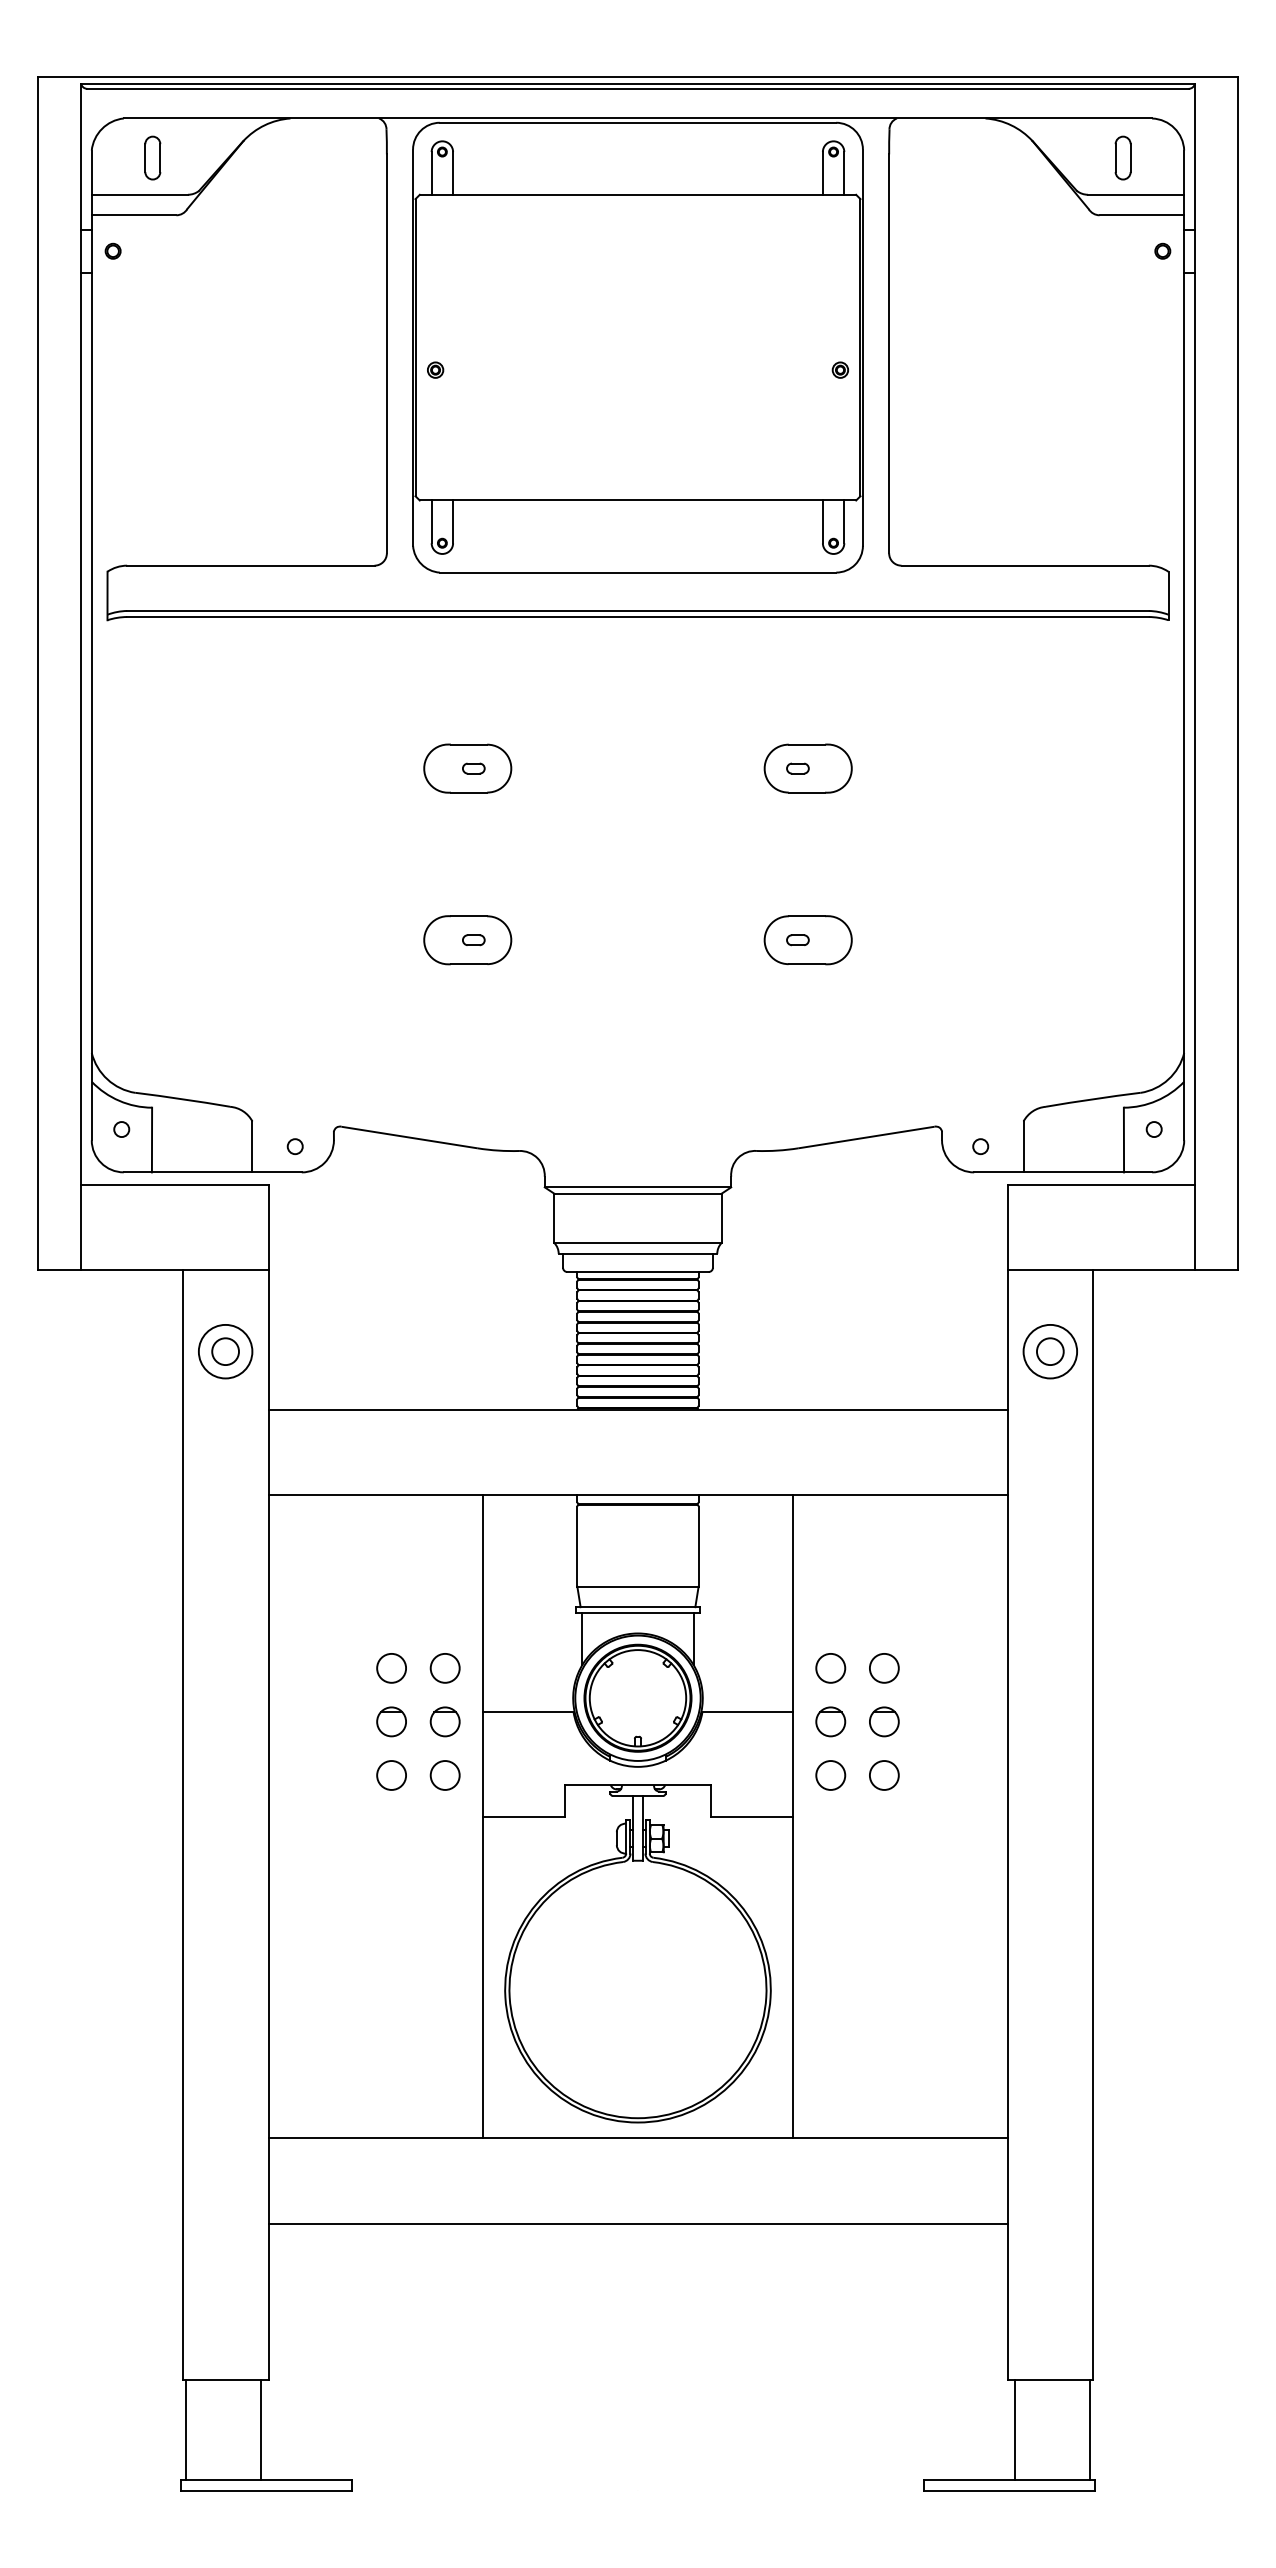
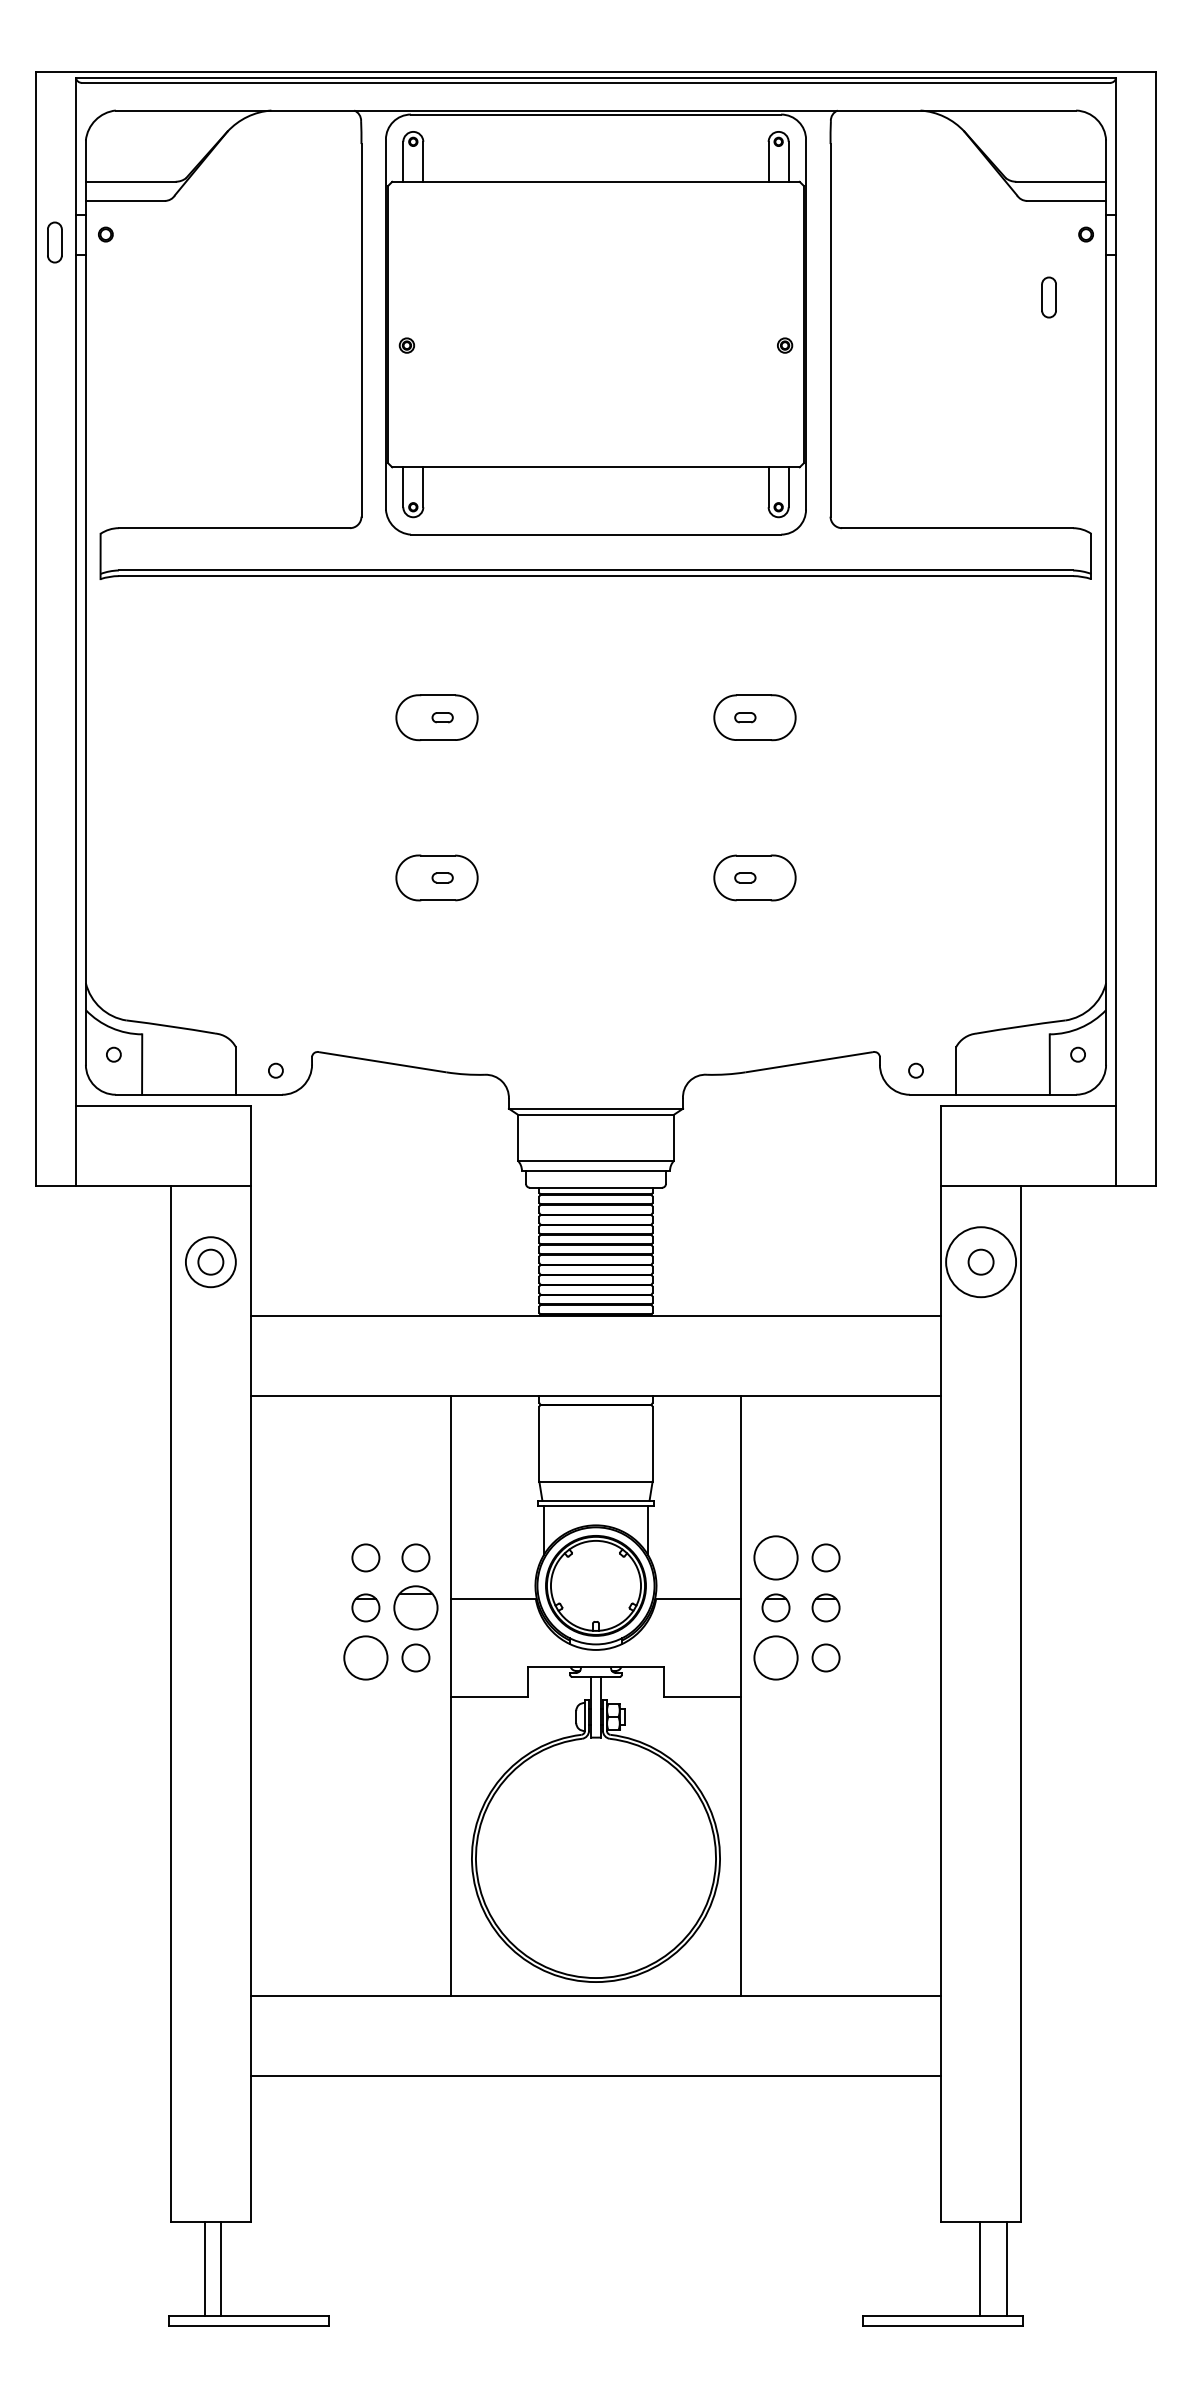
part: (152, 158) -> (54, 242), moved
part: (1122, 158) -> (1048, 297), moved
circle: (1050, 1351) -> (981, 1262), size x1.4
circle: (830, 1667) -> (775, 1557), size x1.6
part: (444, 1721) -> (415, 1607), size x1.6
circle: (391, 1774) -> (365, 1657), size x1.6
circle: (830, 1774) -> (775, 1657), size x1.6
line: (186, 2430) -> (221, 2269), moved
line: (261, 2430) -> (205, 2269), moved
line: (1014, 2430) -> (1006, 2269), moved
line: (1089, 2430) -> (979, 2269), moved

